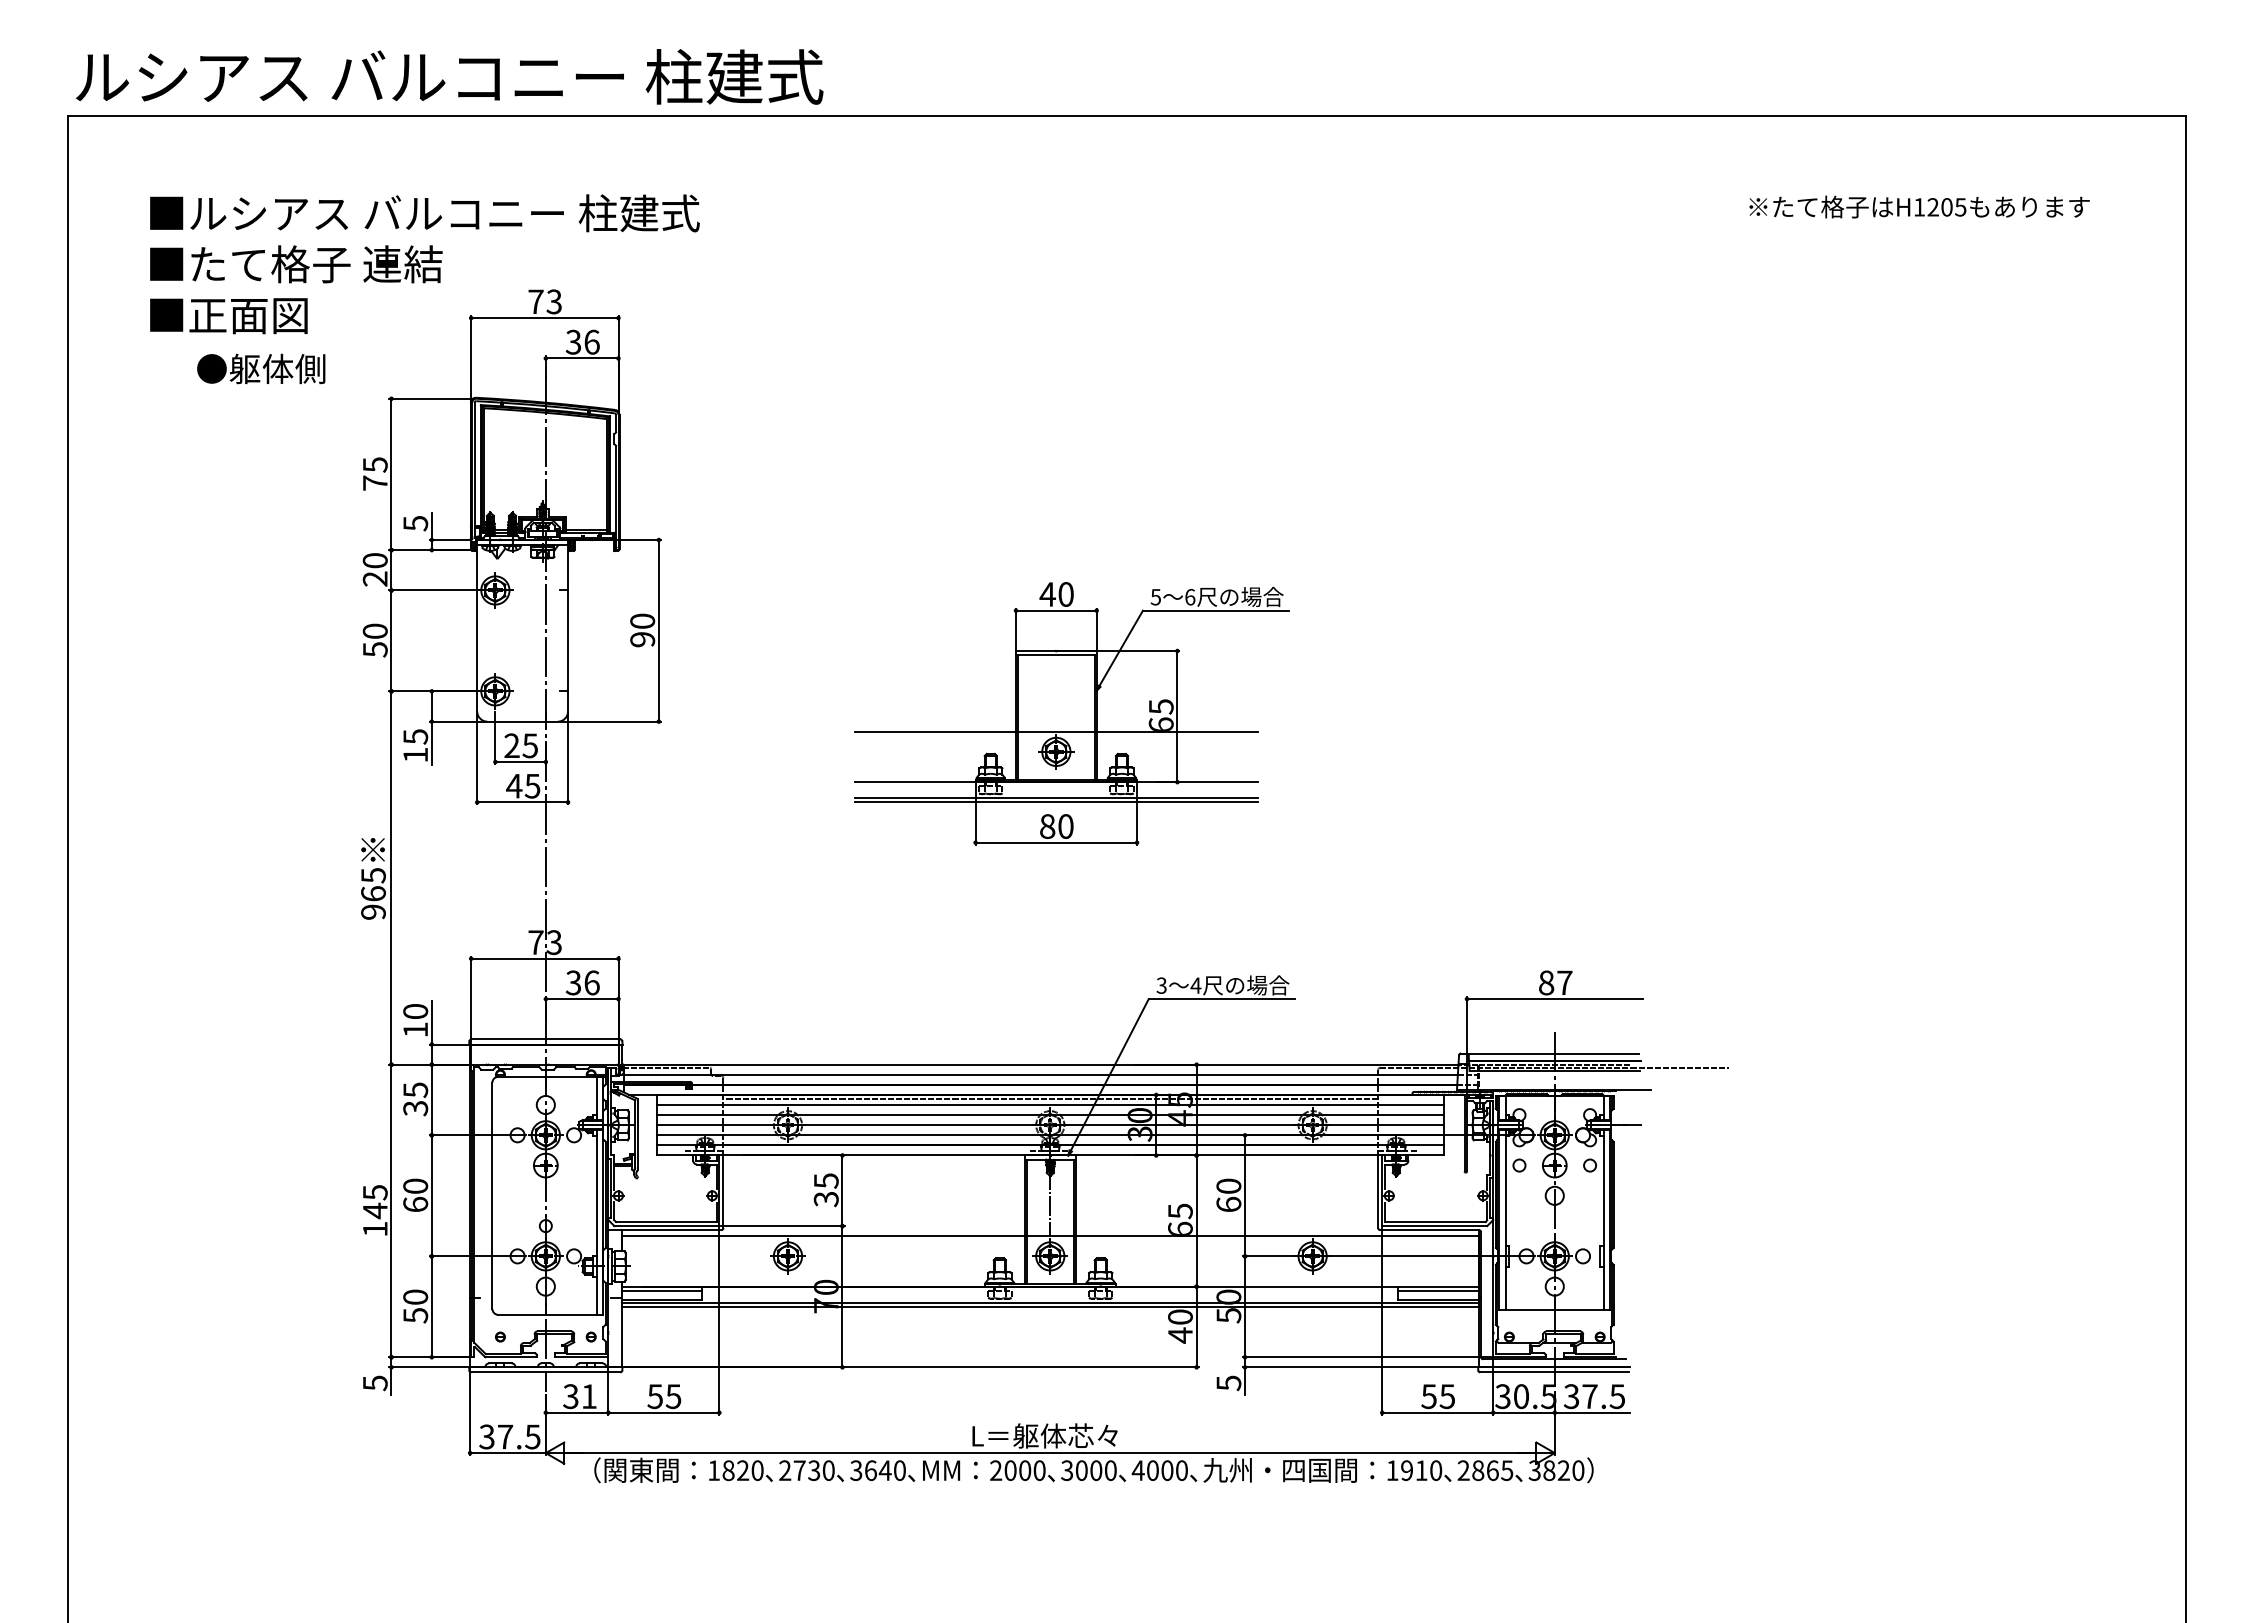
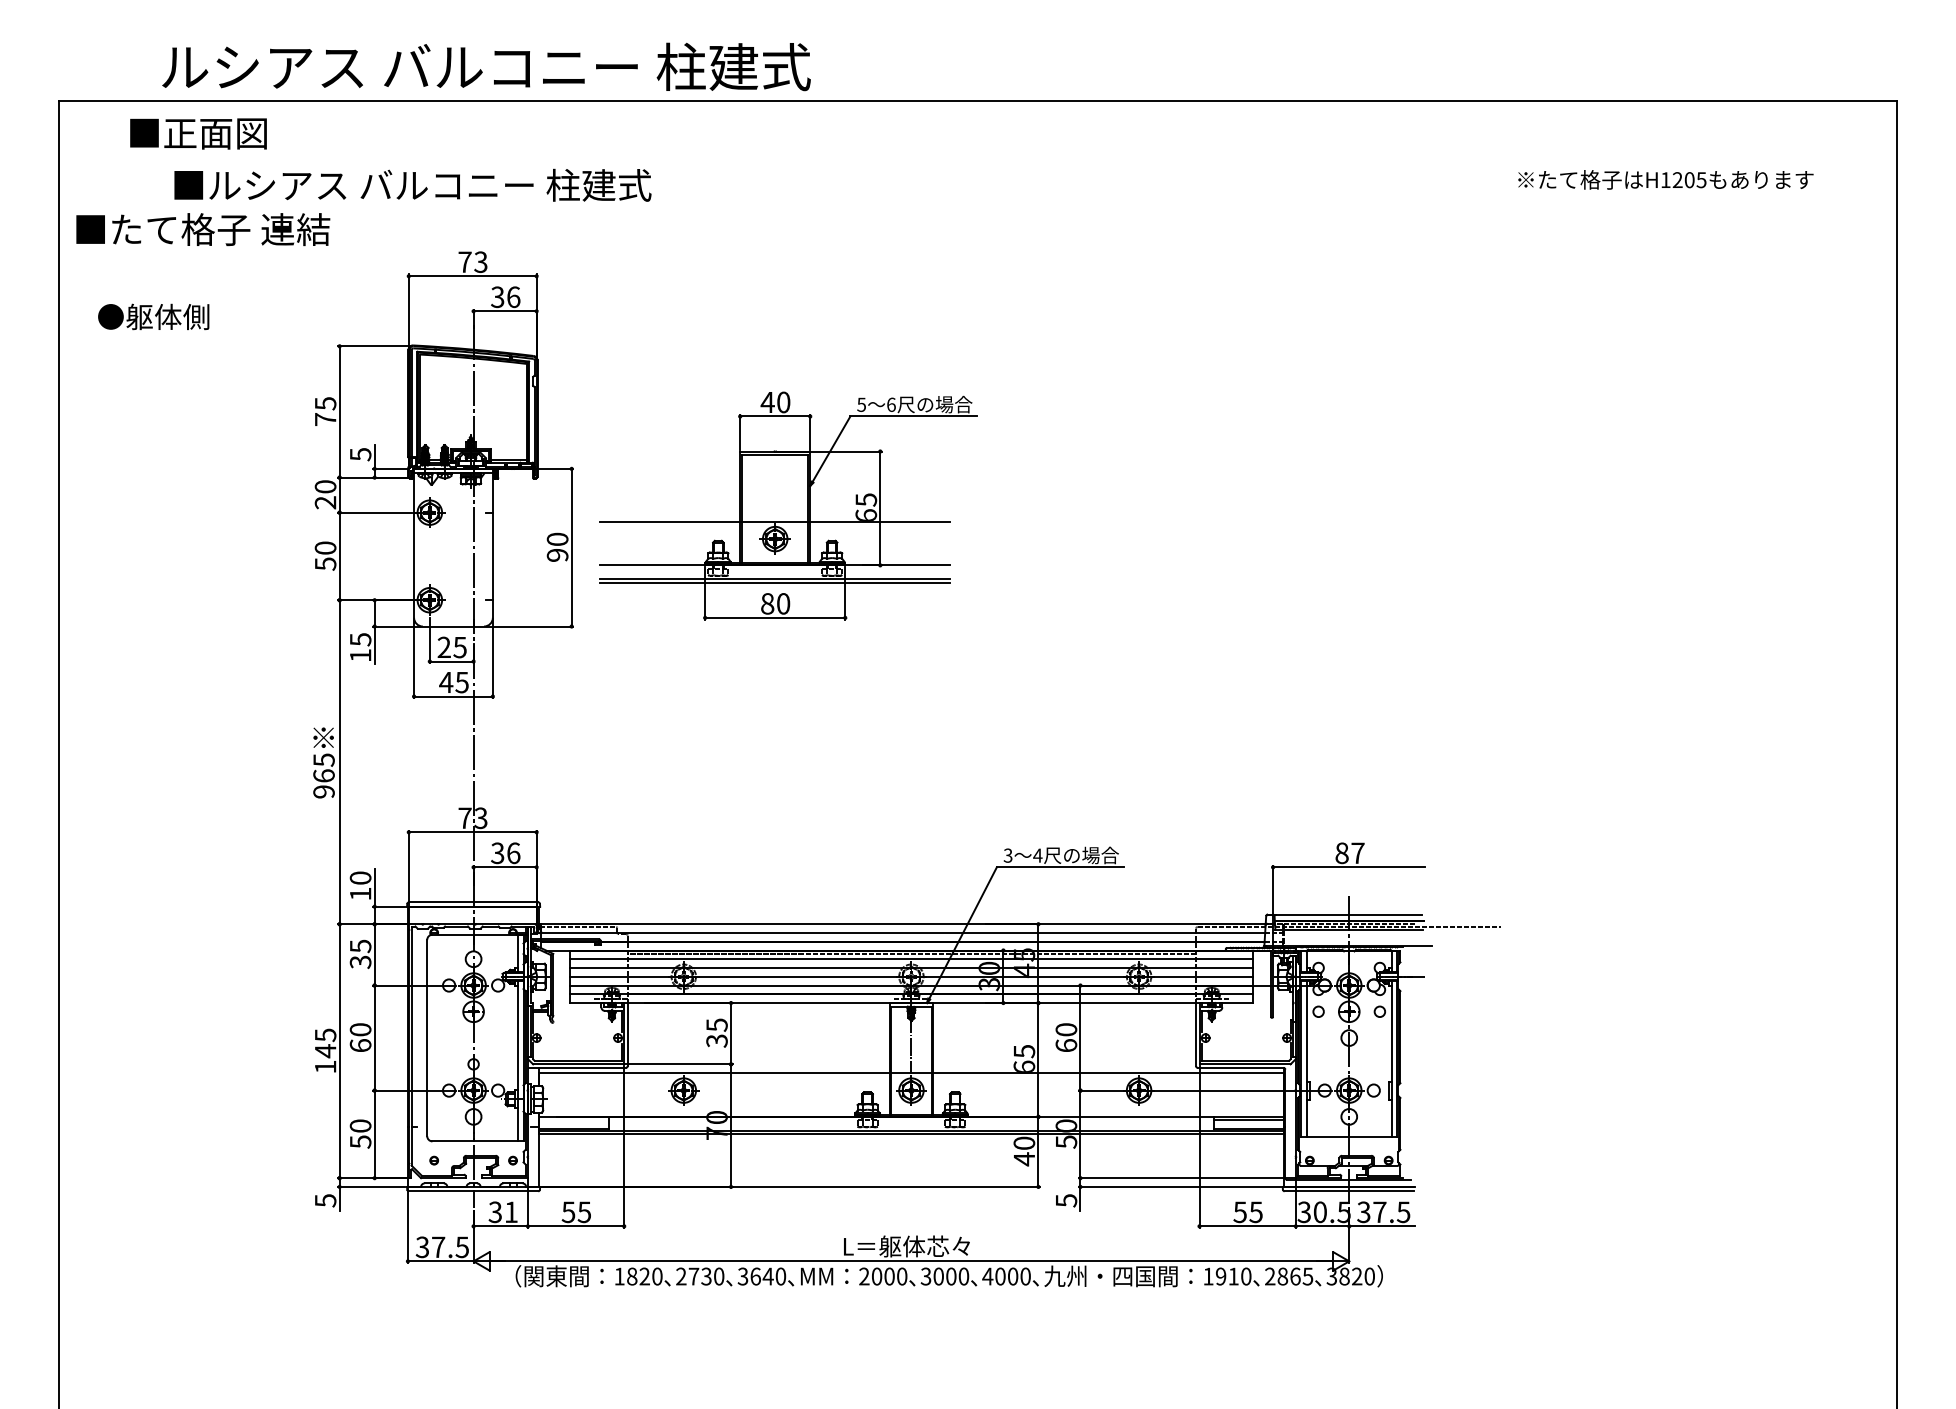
text: (449, 76) -> (486, 66), moved
text: (424, 213) -> (412, 185), moved
text: (296, 264) -> (203, 229), moved
text: (228, 316) -> (198, 134), moved
text: (261, 368) -> (153, 316), moved
part: (1071, 713) -> (788, 505), moved
line: (661, 1290) -> (573, 1120), removed

